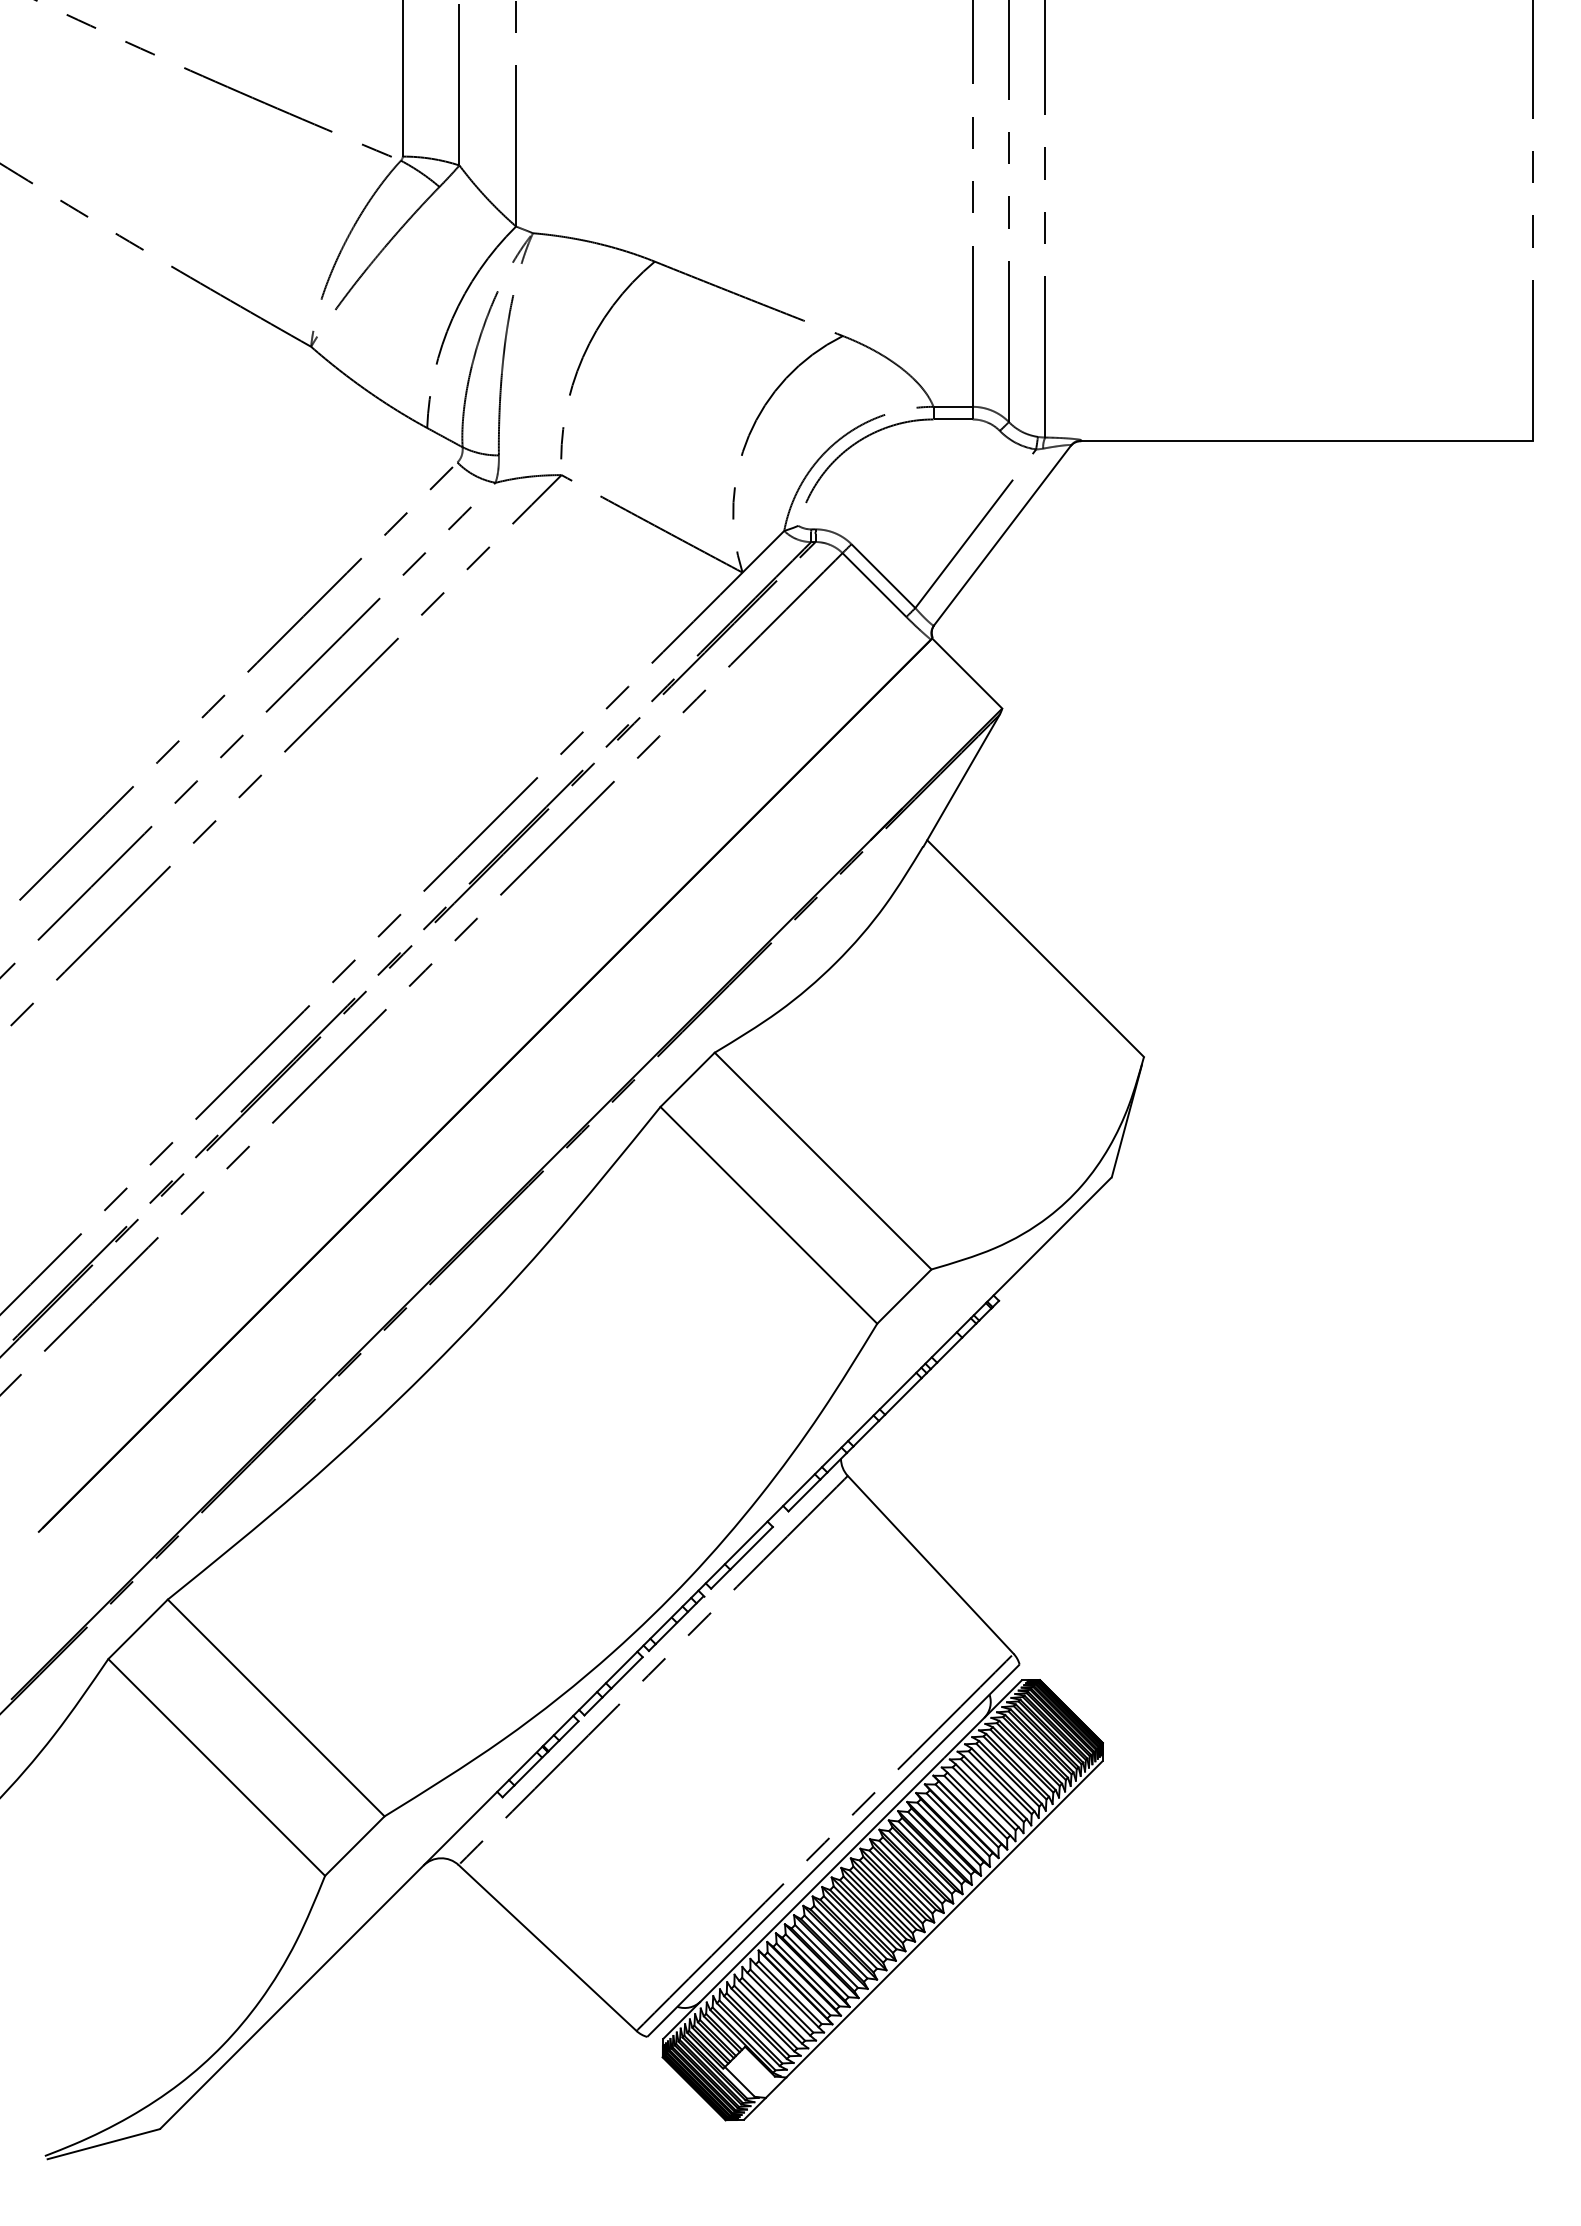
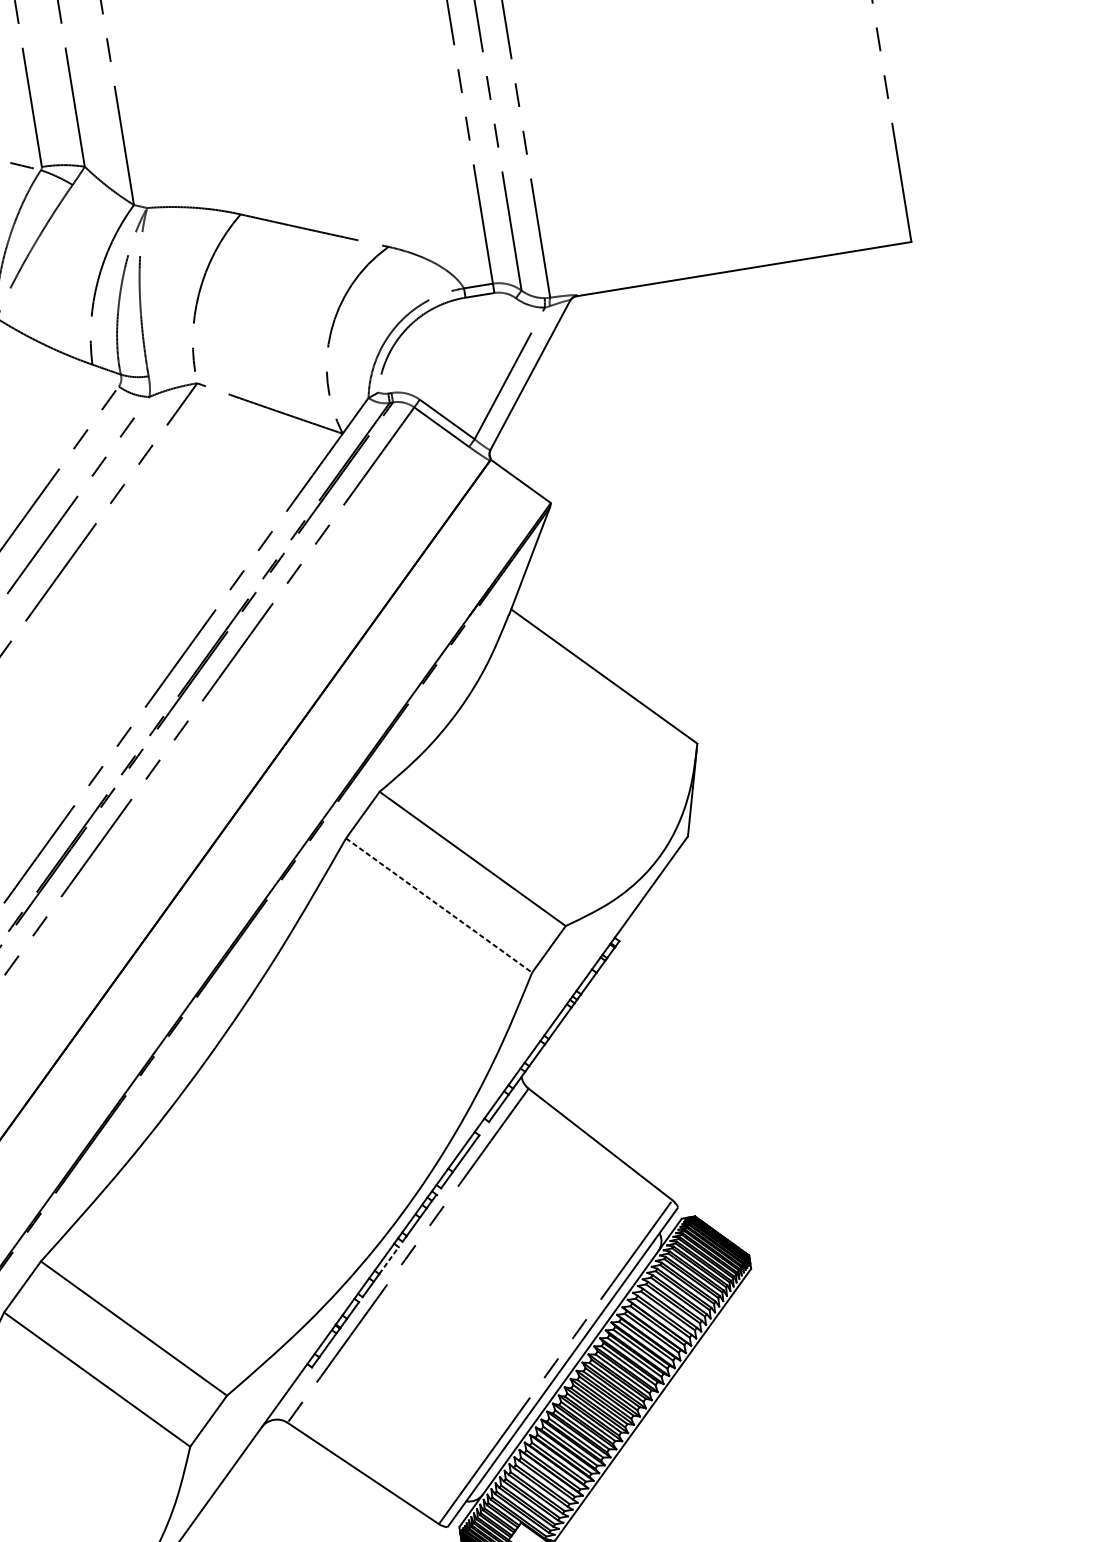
line: (769, 1215) -> (439, 905), solid -> dashed
line: (627, 1672) -> (389, 1260), solid -> dashed

